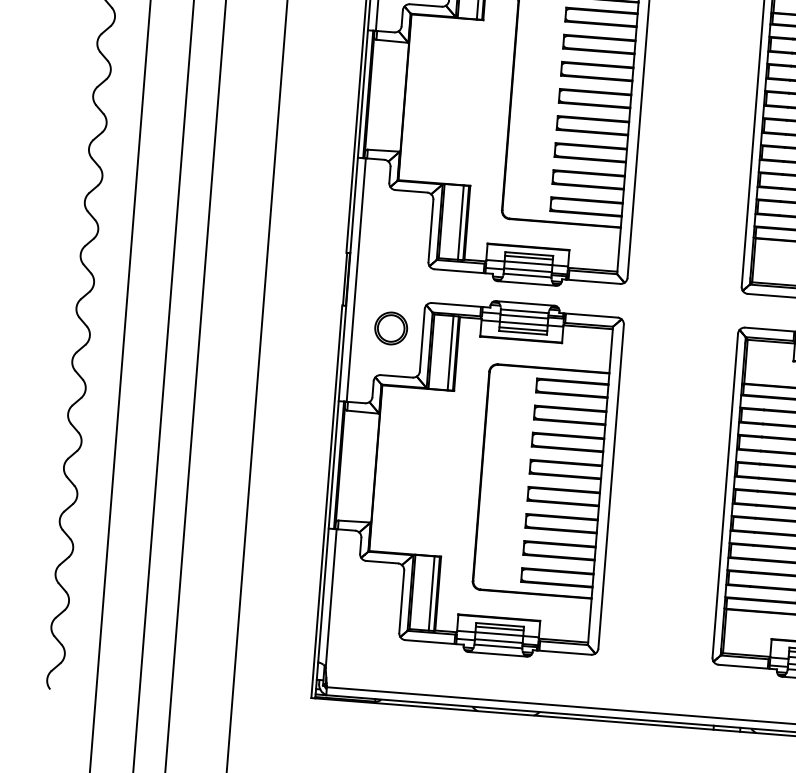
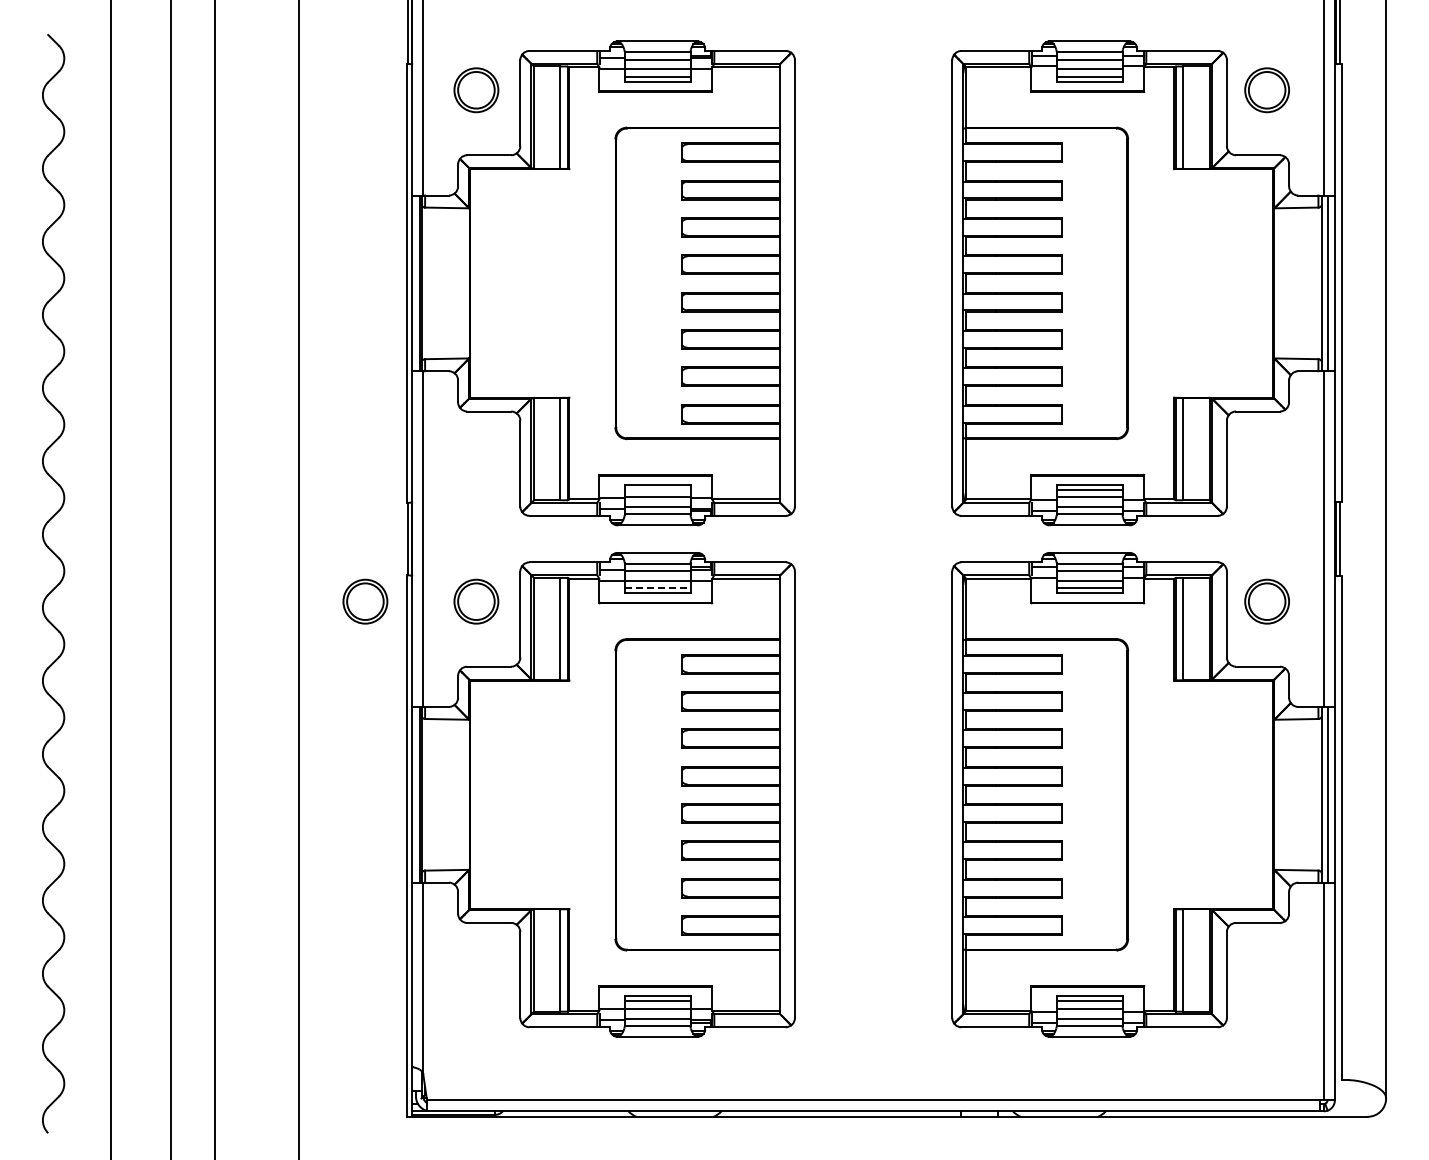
line: (528, 257) -> (657, 489), removed
part: (310, 322) -> (365, 601), added
line: (523, 329) -> (657, 588), solid -> dashed

